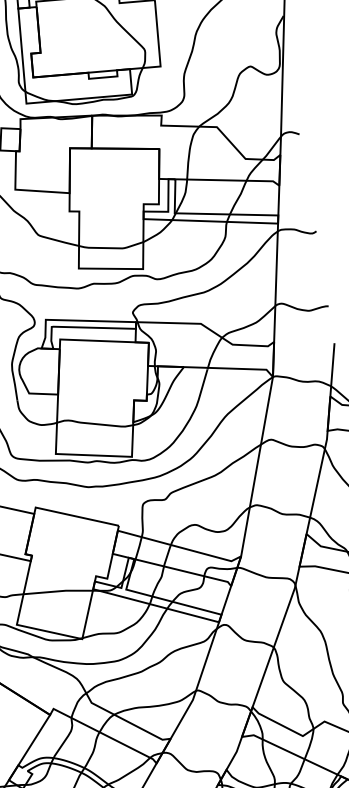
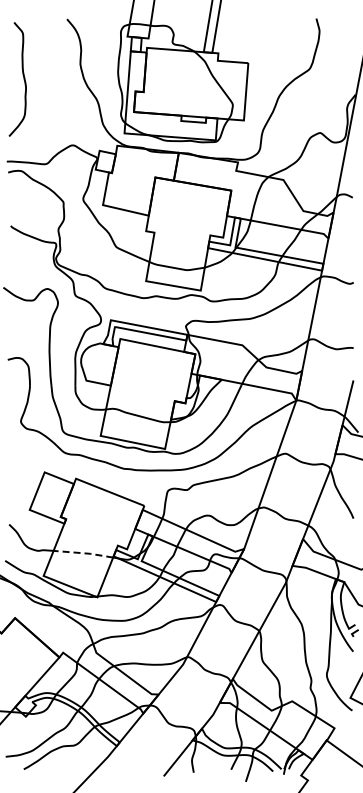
line: (59, 591) -> (84, 553), solid -> dashed

